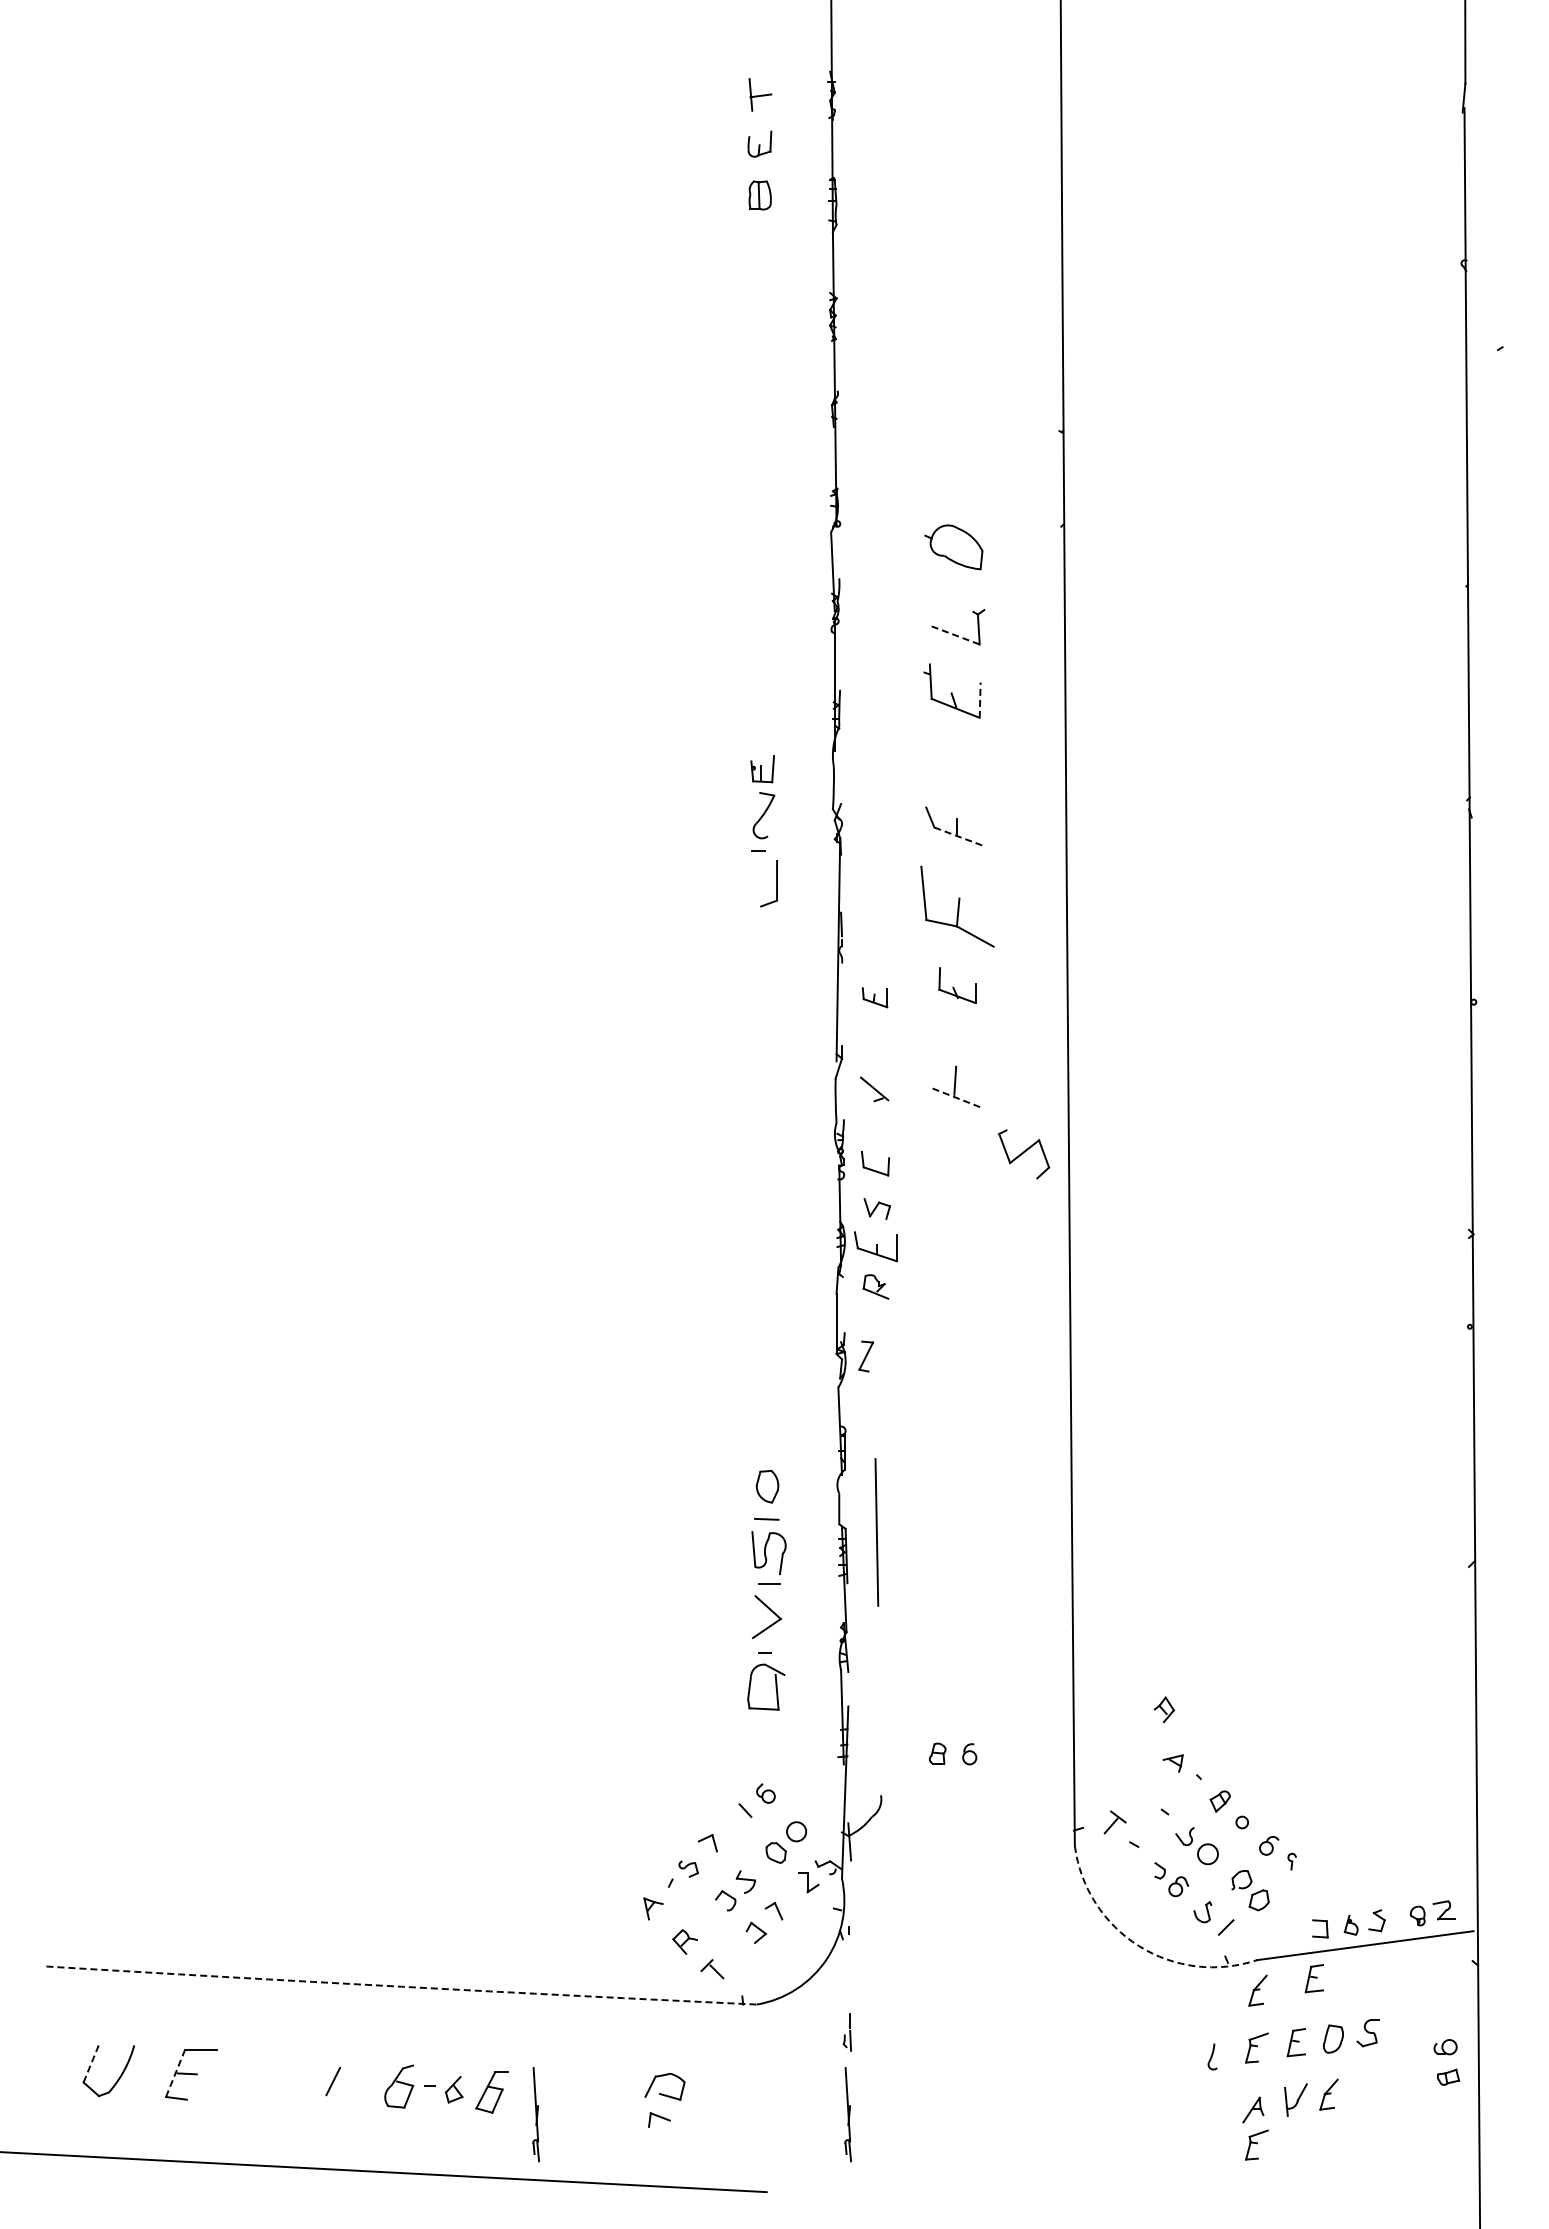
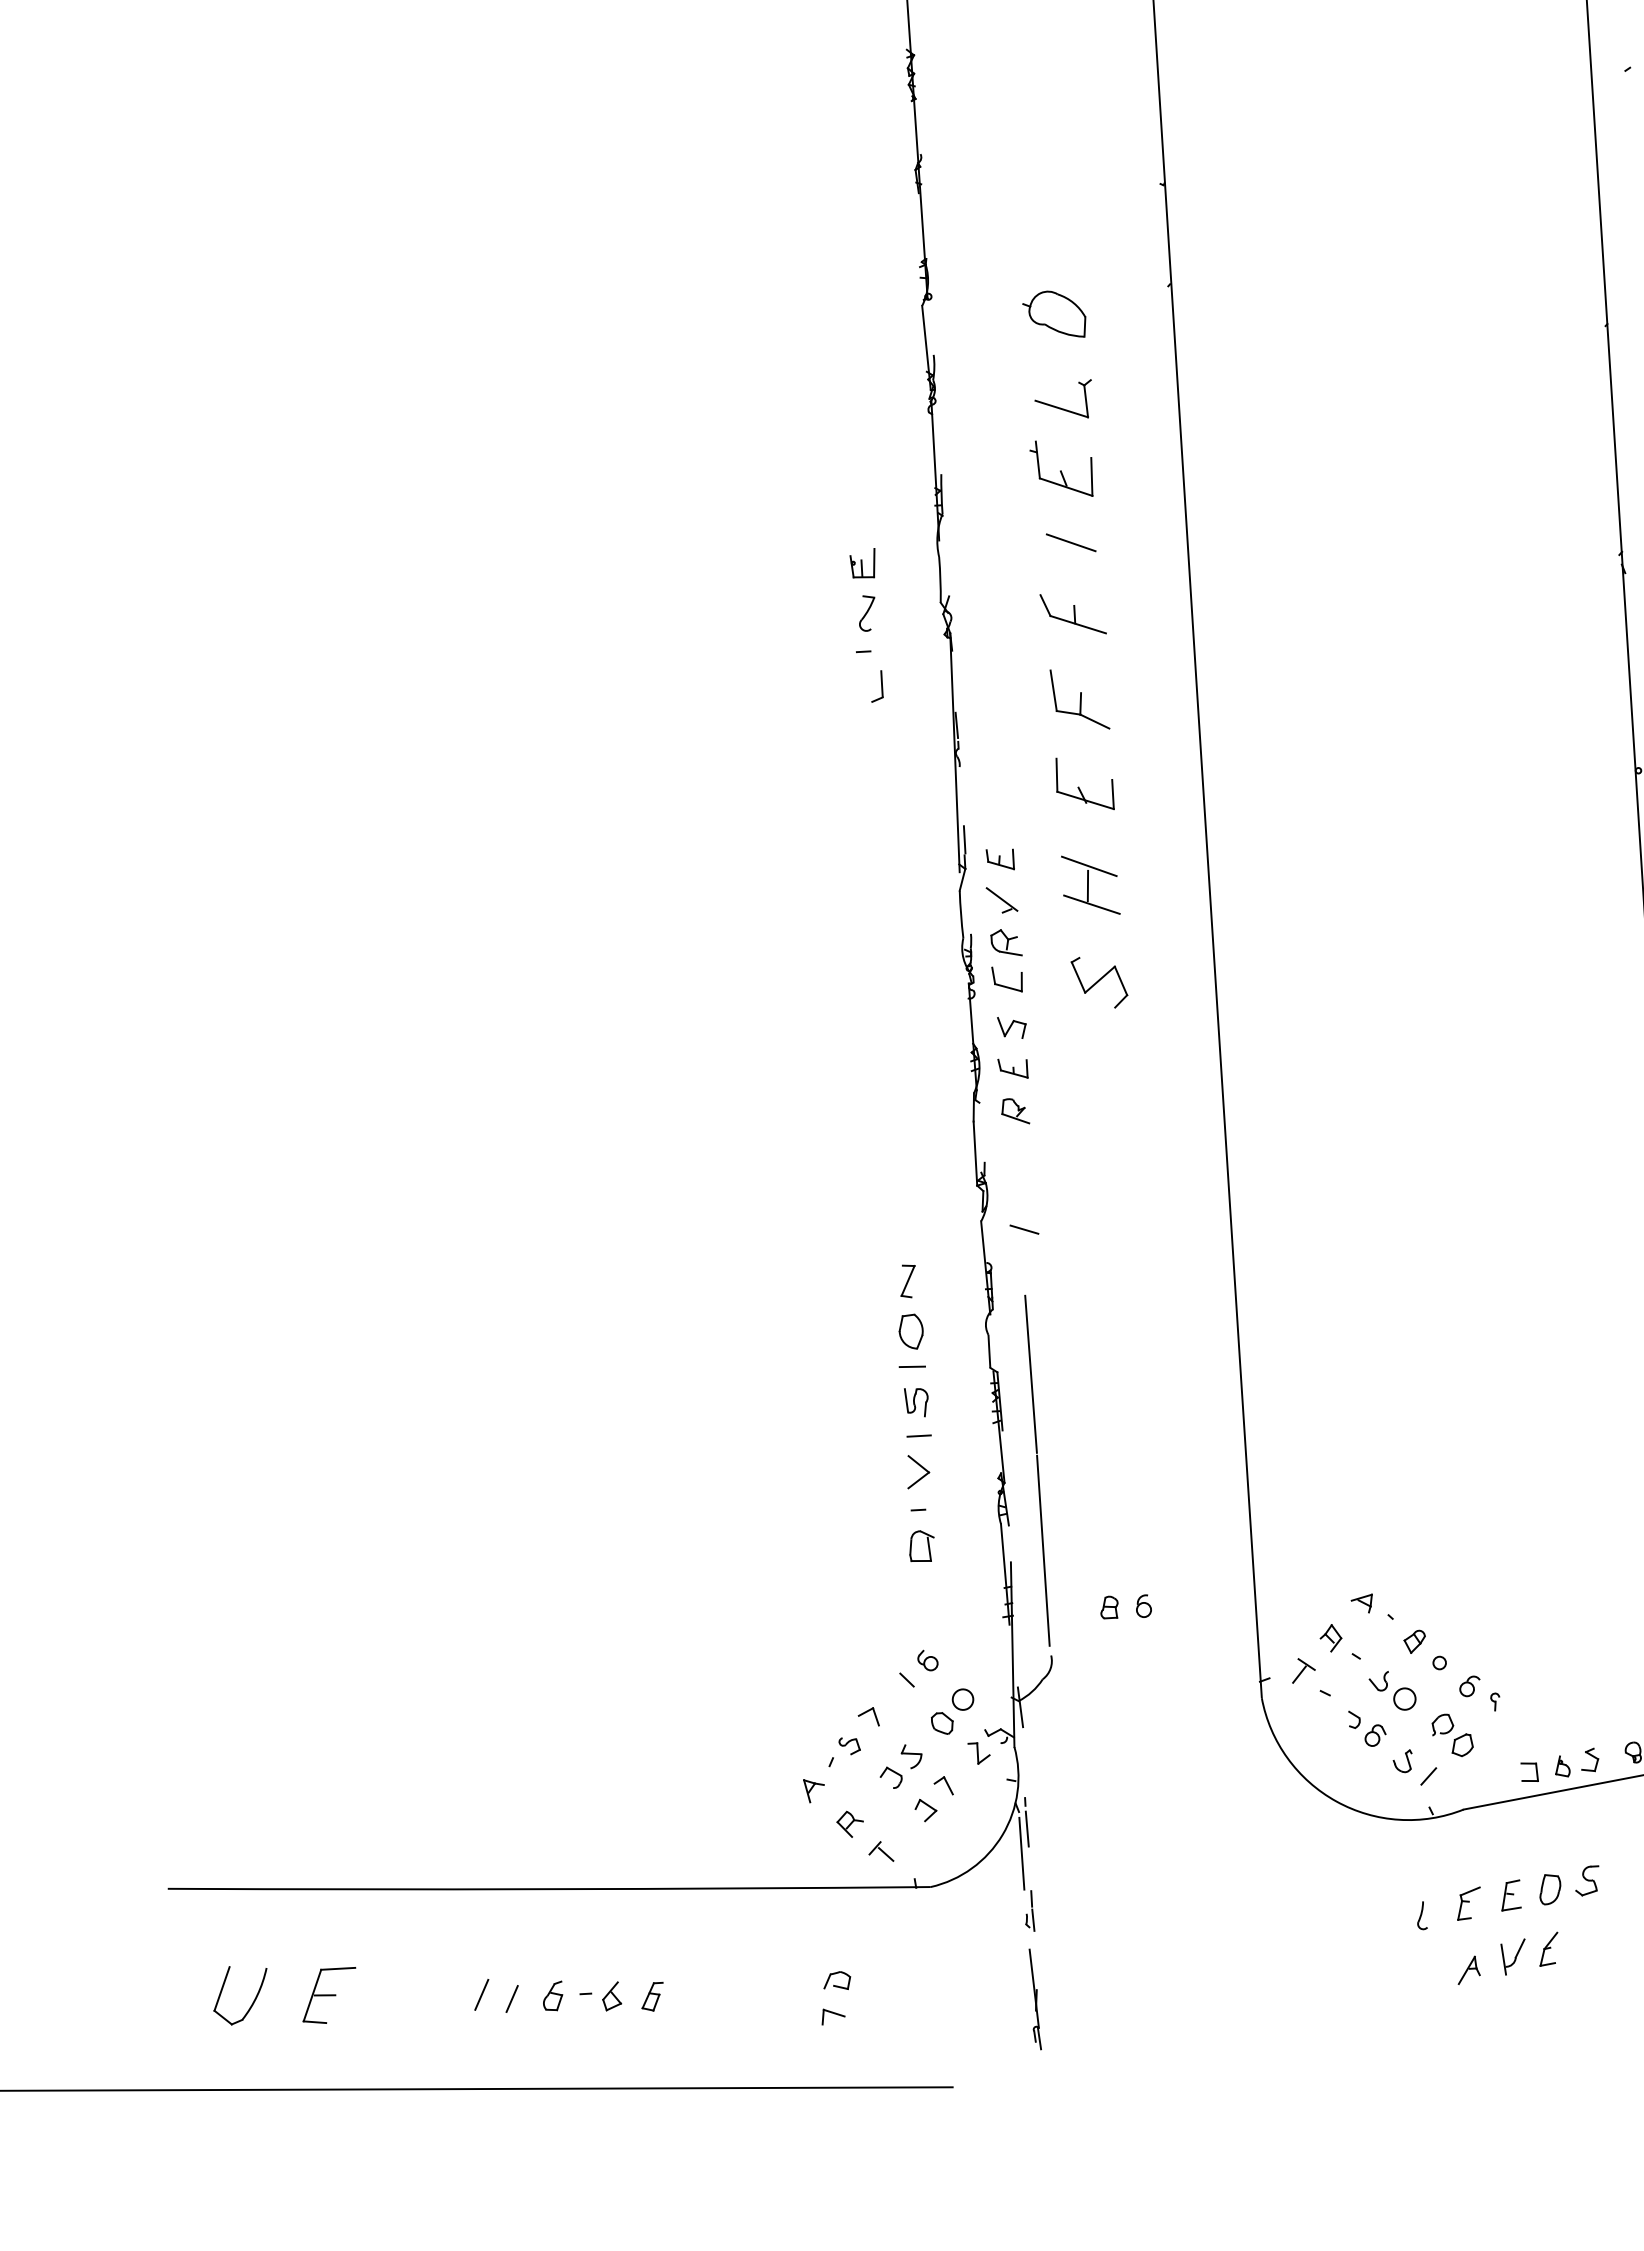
line: (955, 635) -> (1061, 409), dashed -> solid
line: (980, 700) -> (1092, 477), dashed -> solid
line: (957, 760) -> (1071, 542), added
part: (763, 815) -> (866, 613), size x0.71
line: (960, 837) -> (1079, 625), dashed -> solid
part: (768, 884) -> (876, 686), size x0.62
part: (957, 906) -> (1079, 699), size x0.71
part: (957, 985) -> (1084, 783), size x1.43
part: (875, 997) -> (1000, 859), moved
line: (842, 1031) -> (964, 839), added
line: (957, 1062) -> (1089, 866), added
line: (958, 1098) -> (1092, 904), dashed -> solid
part: (875, 1129) -> (1005, 942), added
part: (1024, 1154) -> (1100, 982), moved
part: (875, 1247) -> (1012, 1069), size x0.62
part: (866, 1356) -> (908, 1281), moved
line: (877, 1397) -> (1023, 1229), added
part: (768, 1552) -> (916, 1402), size x0.62
part: (766, 1617) -> (917, 1471), size x0.71
part: (766, 1686) -> (922, 1545), size x0.62
line: (879, 1697) -> (1043, 1550), added
part: (1164, 1709) -> (1331, 1637), moved
arc: (1138, 1946) -> (1336, 1802), dashed -> solid
line: (849, 1955) -> (1027, 1828), added
line: (842, 1977) -> (1020, 1852), added
part: (1313, 1978) -> (1525, 1825), removed
arc: (401, 1986) -> (549, 1888), dashed -> solid
part: (1257, 1990) -> (1466, 1842), removed
line: (91, 2062) -> (221, 1988), dashed -> solid
line: (175, 2072) -> (312, 1994), dashed -> solid
line: (361, 2086) -> (512, 1998), added
part: (399, 2086) -> (553, 1996), size x0.62
part: (664, 2087) -> (836, 1981), size x0.62
part: (491, 2092) -> (651, 1997), size x0.62
part: (535, 2114) -> (700, 2018), removed
part: (1256, 2144) -> (1474, 2006), removed

